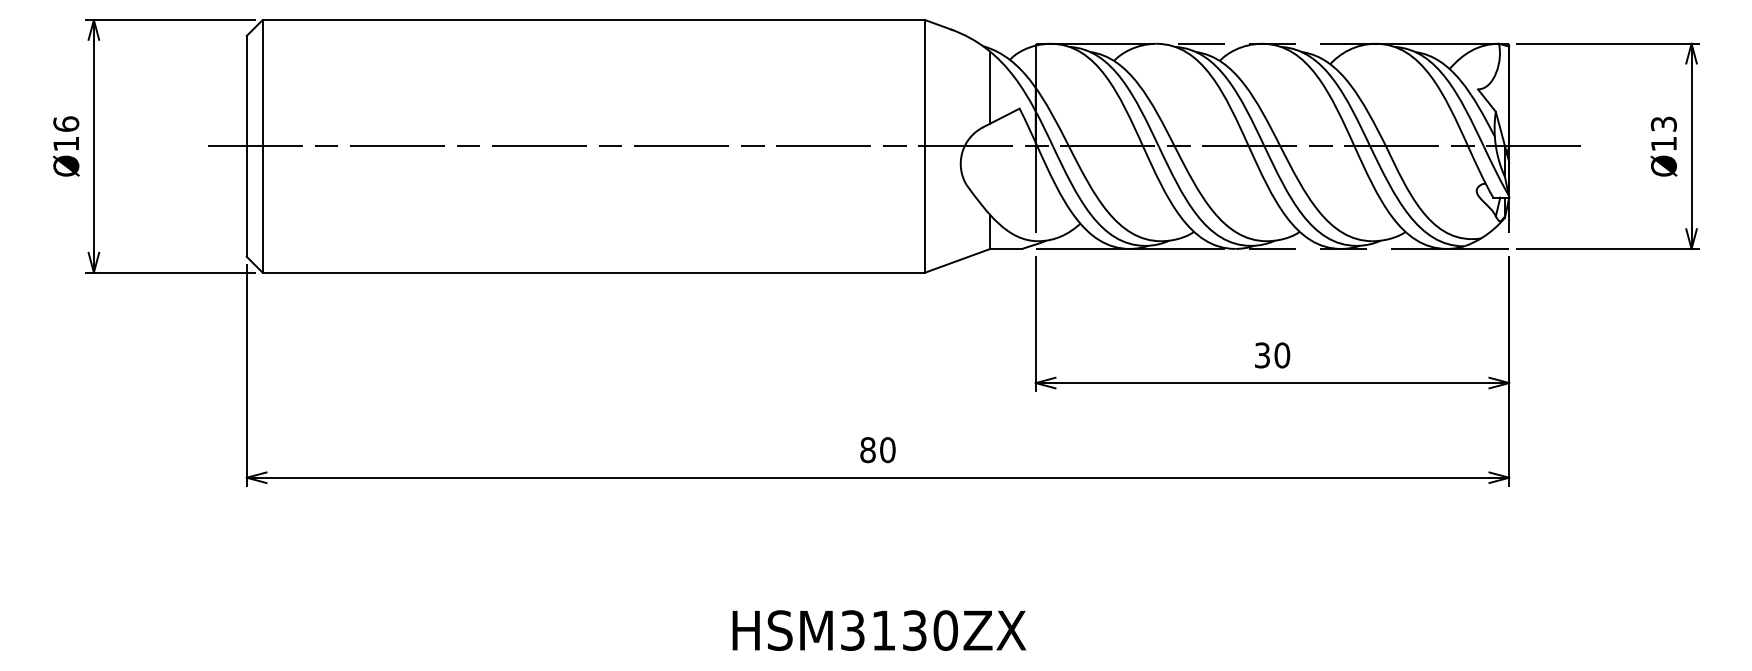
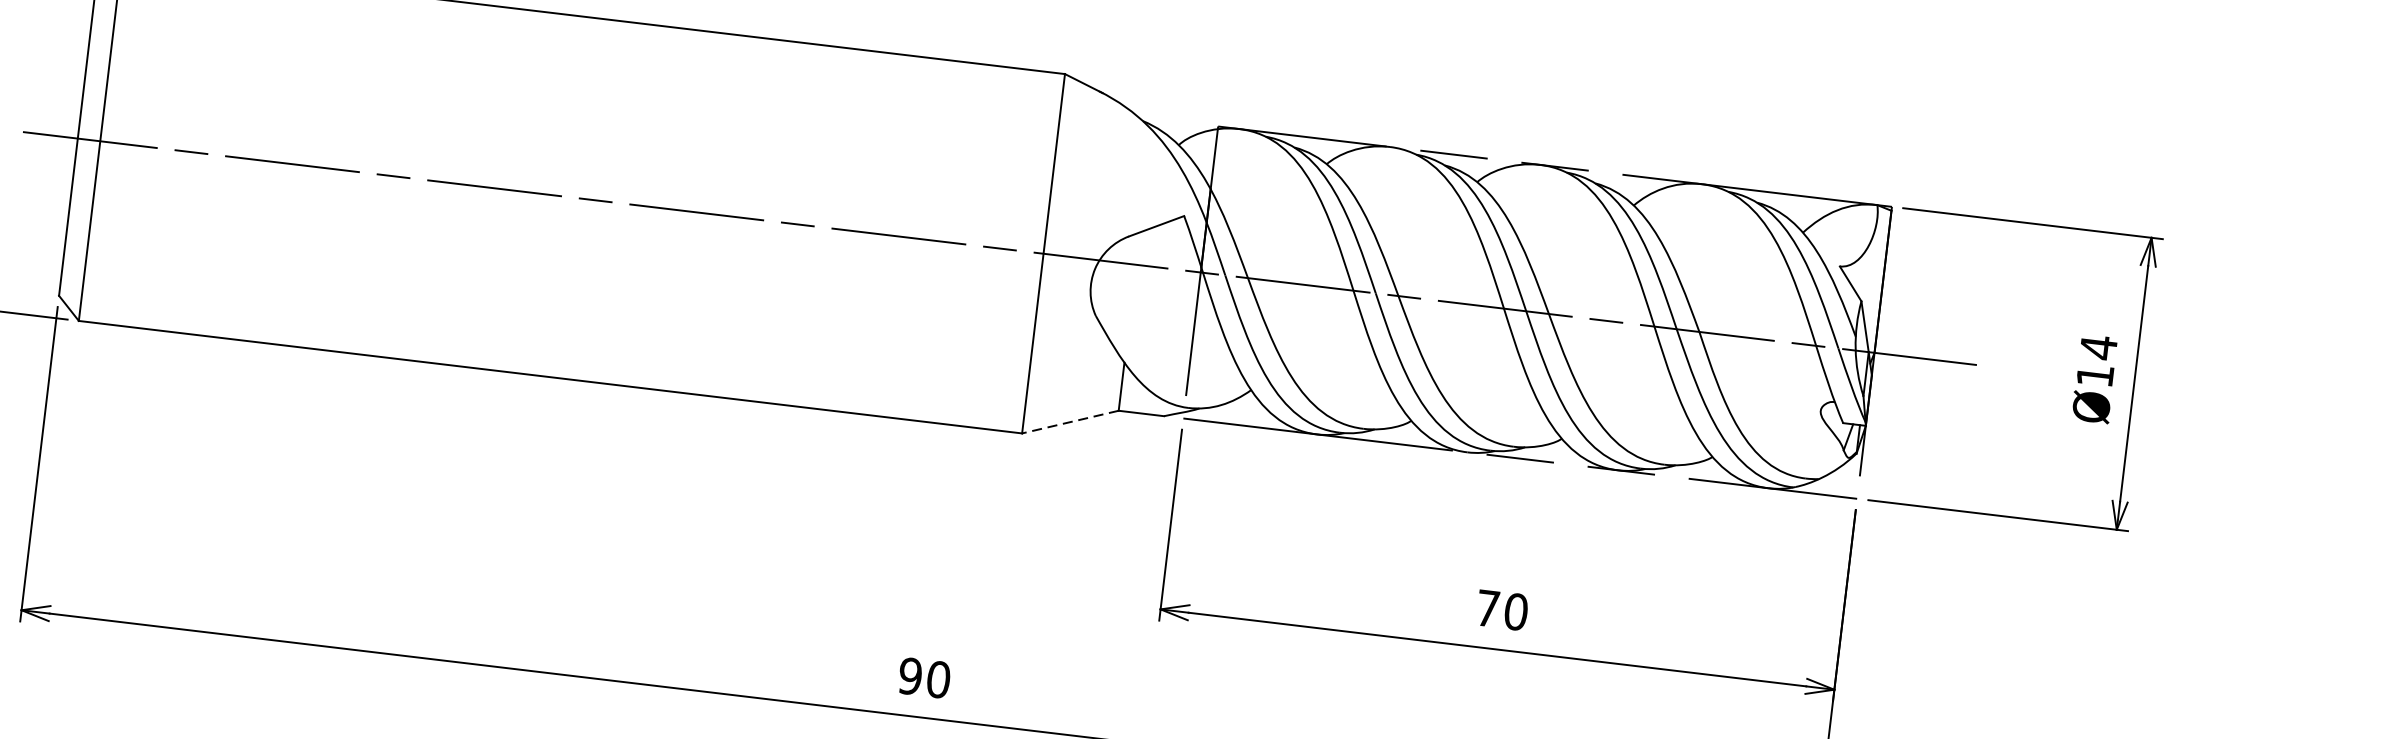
line: (990, 87) -> (1146, 181), removed
text: (1663, 124) -> (2097, 347), Ø13 -> Ø14
line: (957, 260) -> (1069, 421), solid -> dashed
text: (1262, 355) -> (1487, 608), 30 -> 70
text: (867, 450) -> (909, 676), 80 -> 90

